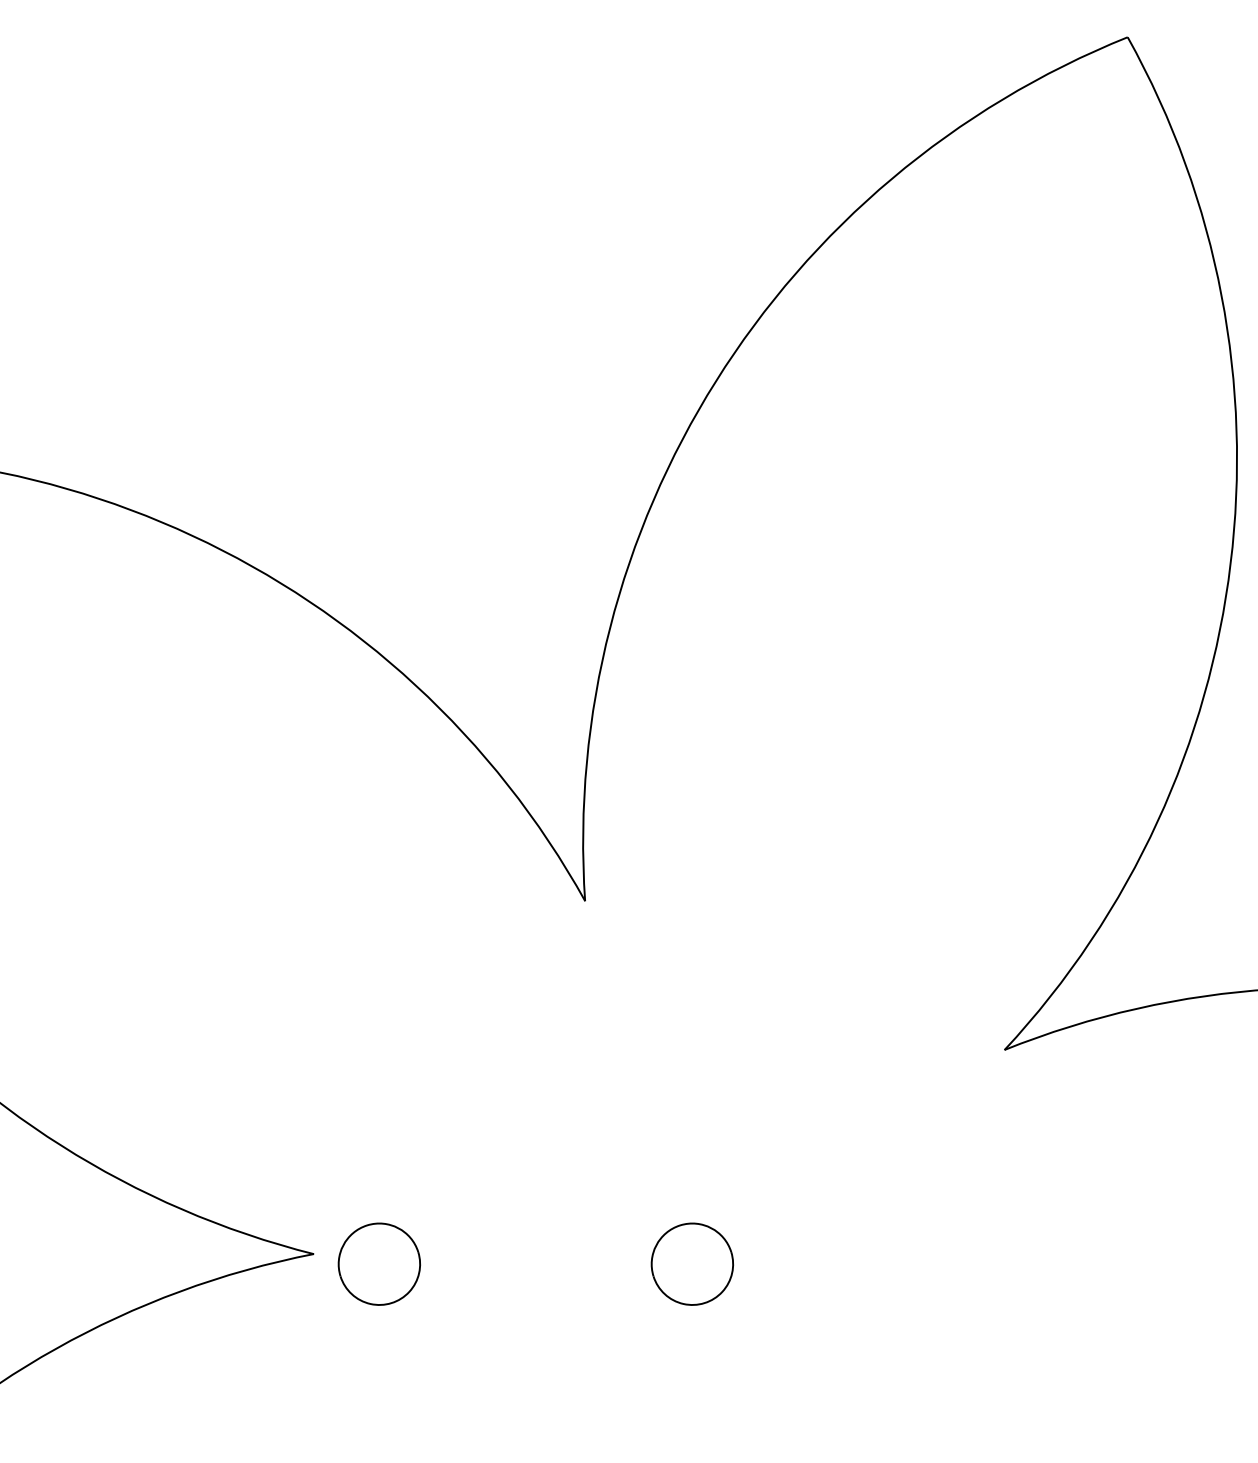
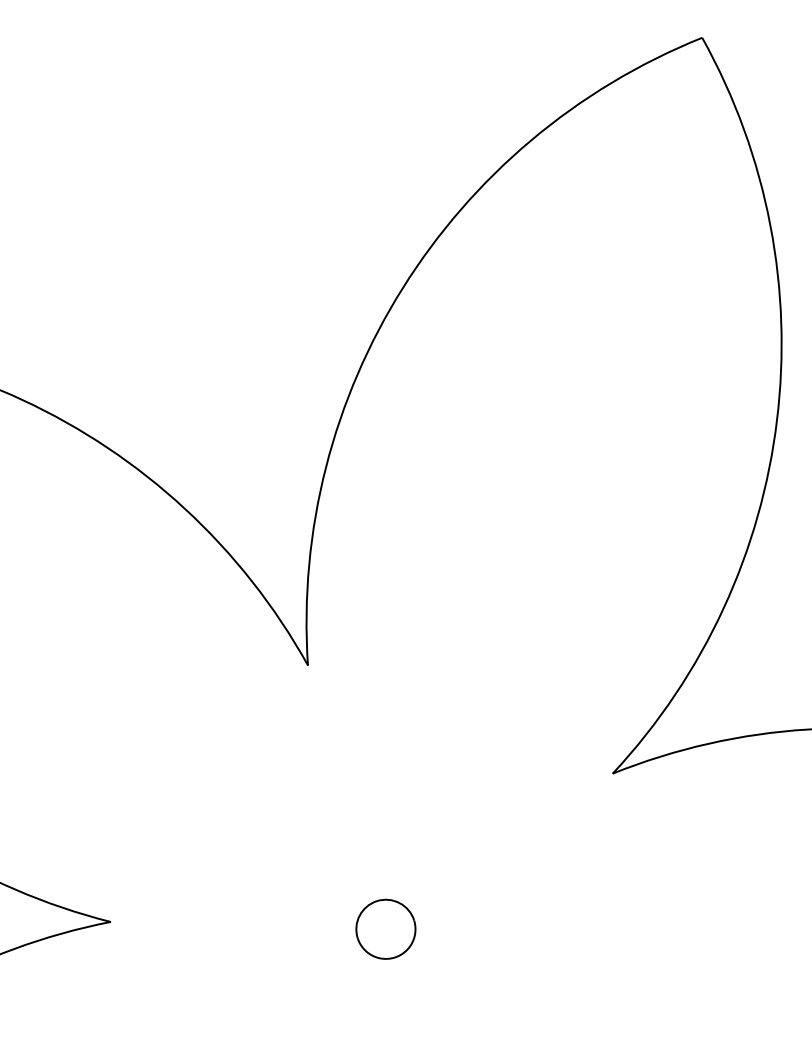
part: (378, 1263) -> (157, 928), removed

